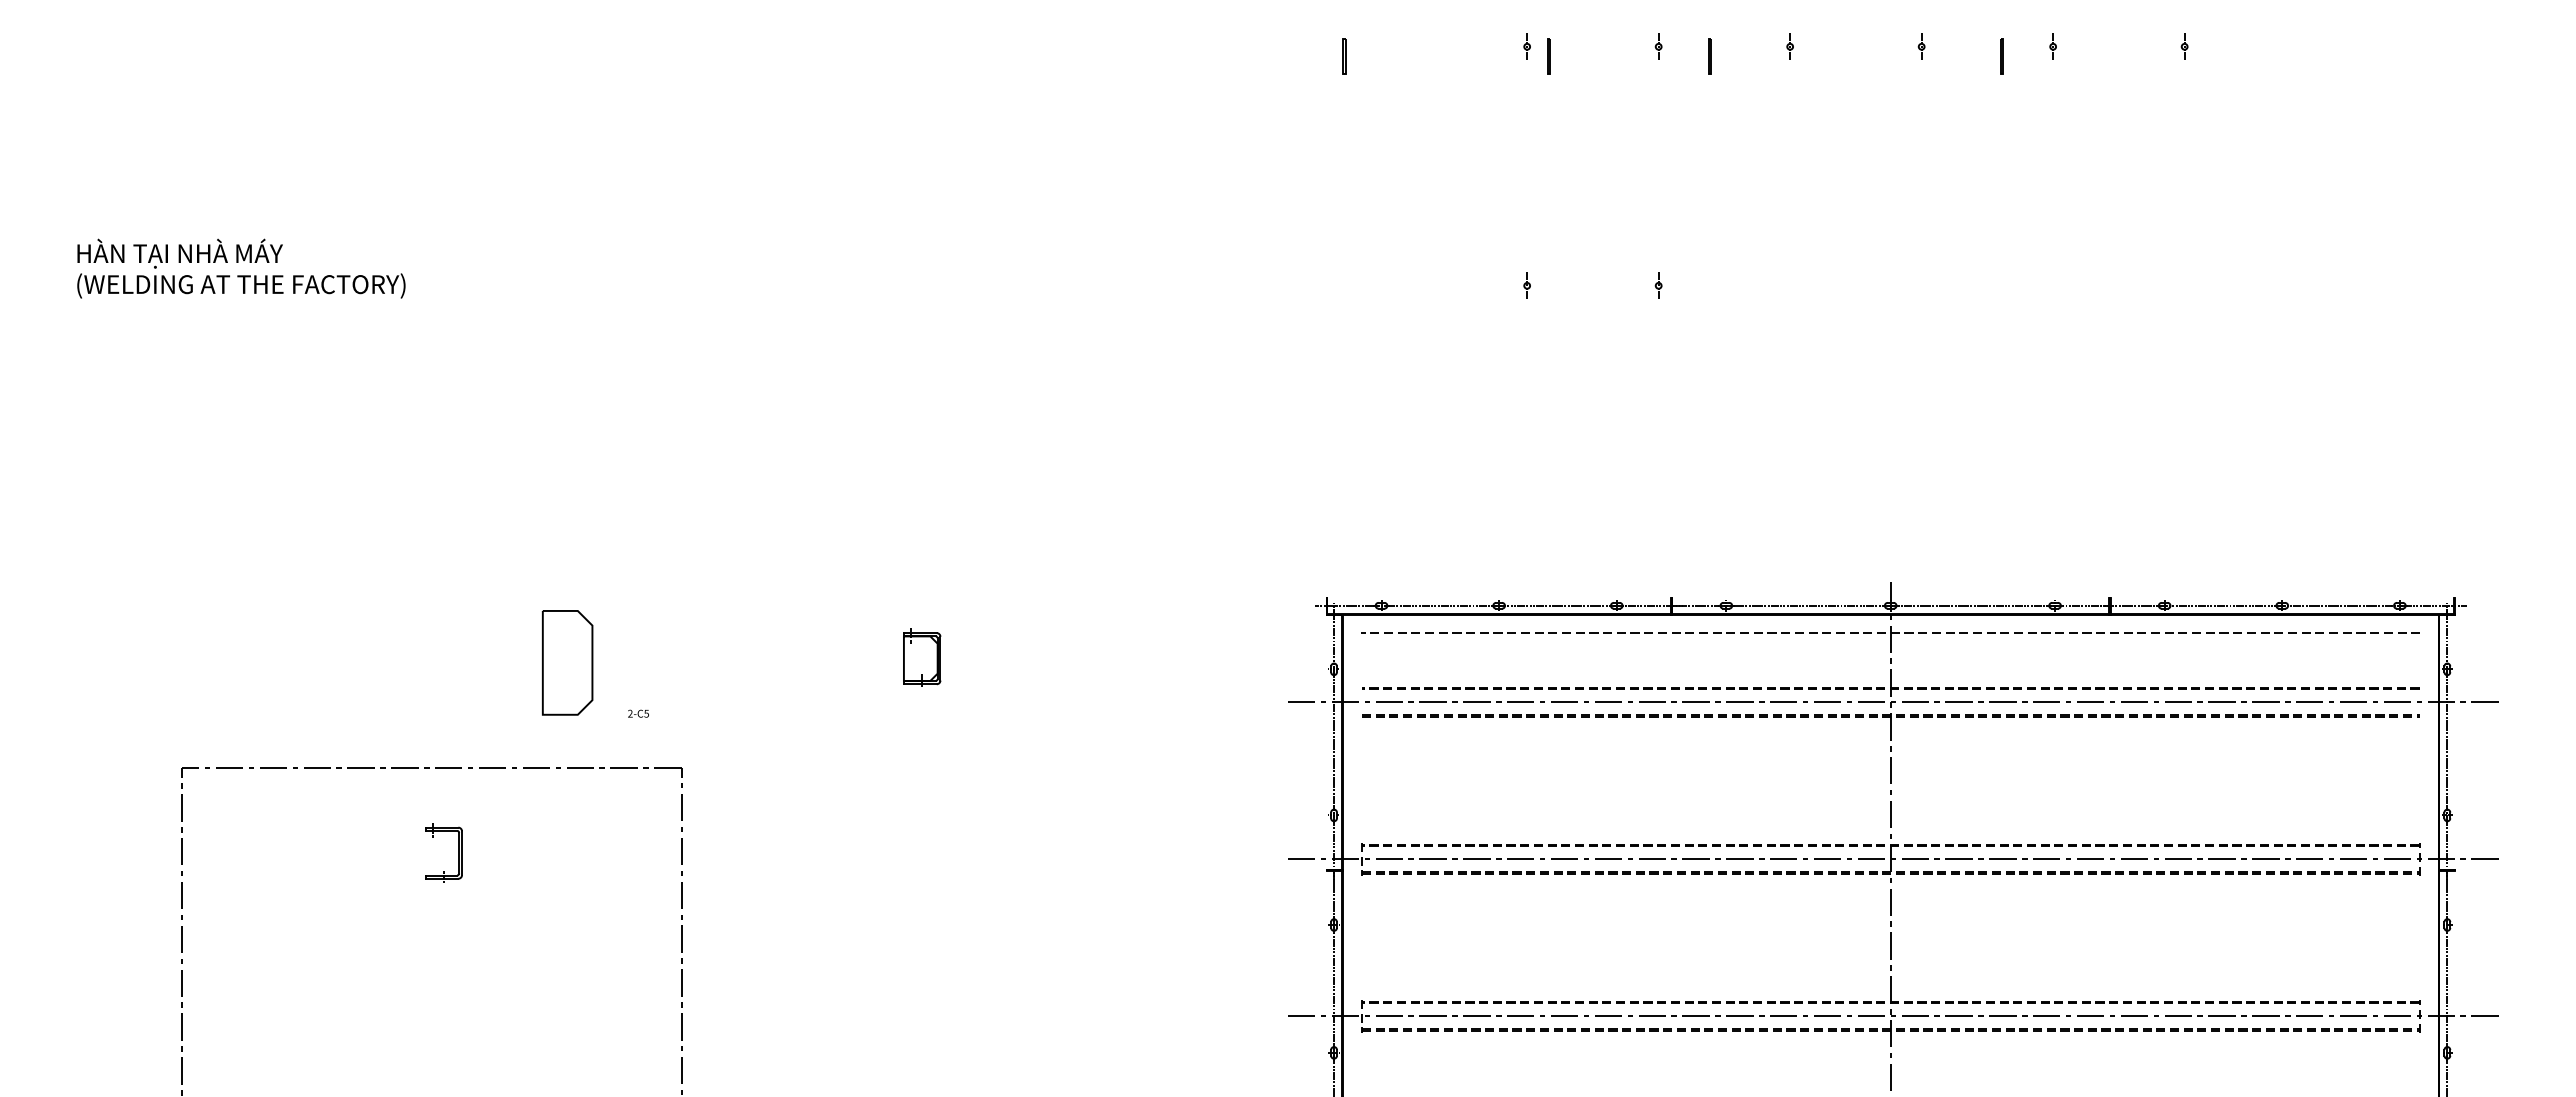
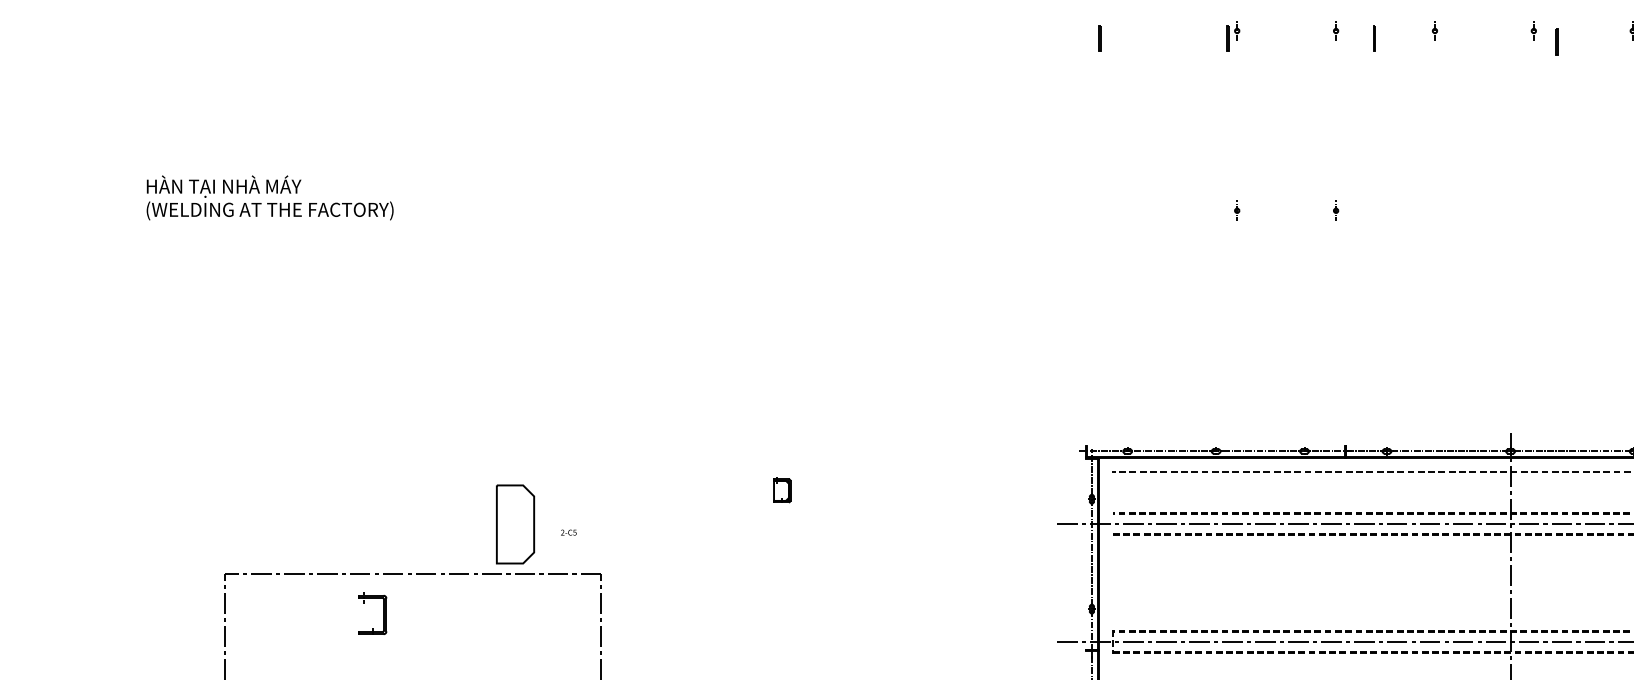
line: (1548, 56) -> (1227, 38), moved
line: (2001, 56) -> (1556, 42), moved
part: (922, 657) -> (782, 490), size x0.6
part: (567, 662) -> (515, 524), moved
part: (458, 852) -> (383, 614), moved

